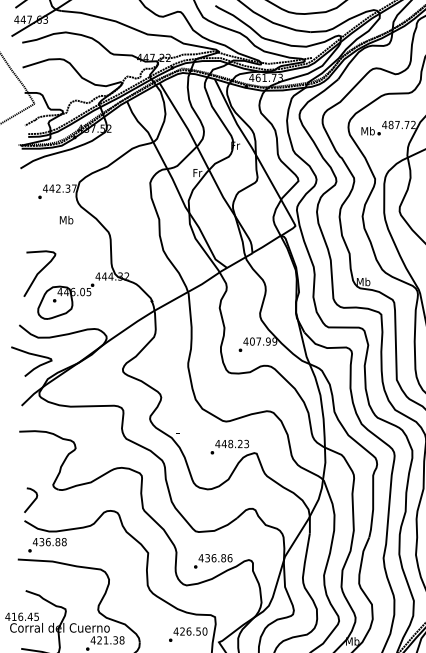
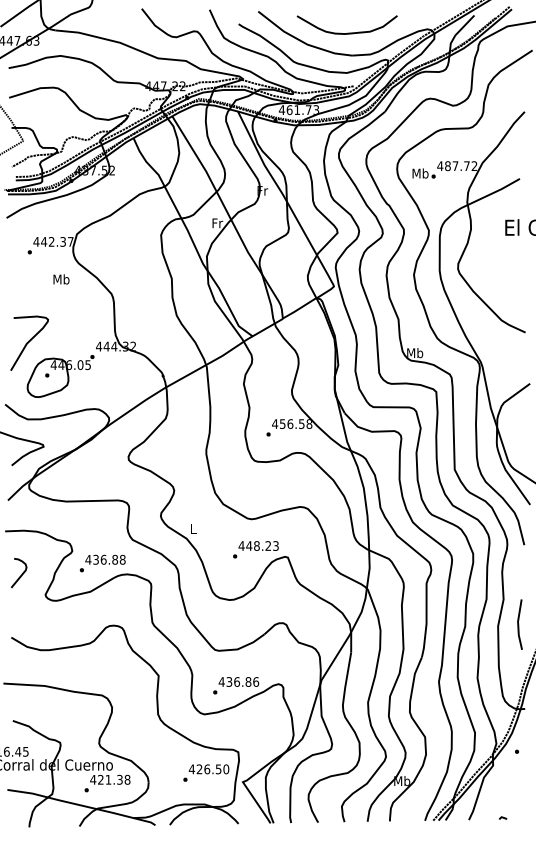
text: (263, 341) -> (295, 423), 407.99 -> 456.58
curve: (32, 502) -> (20, 575), moved
text: (47, 545) -> (102, 563), moved

